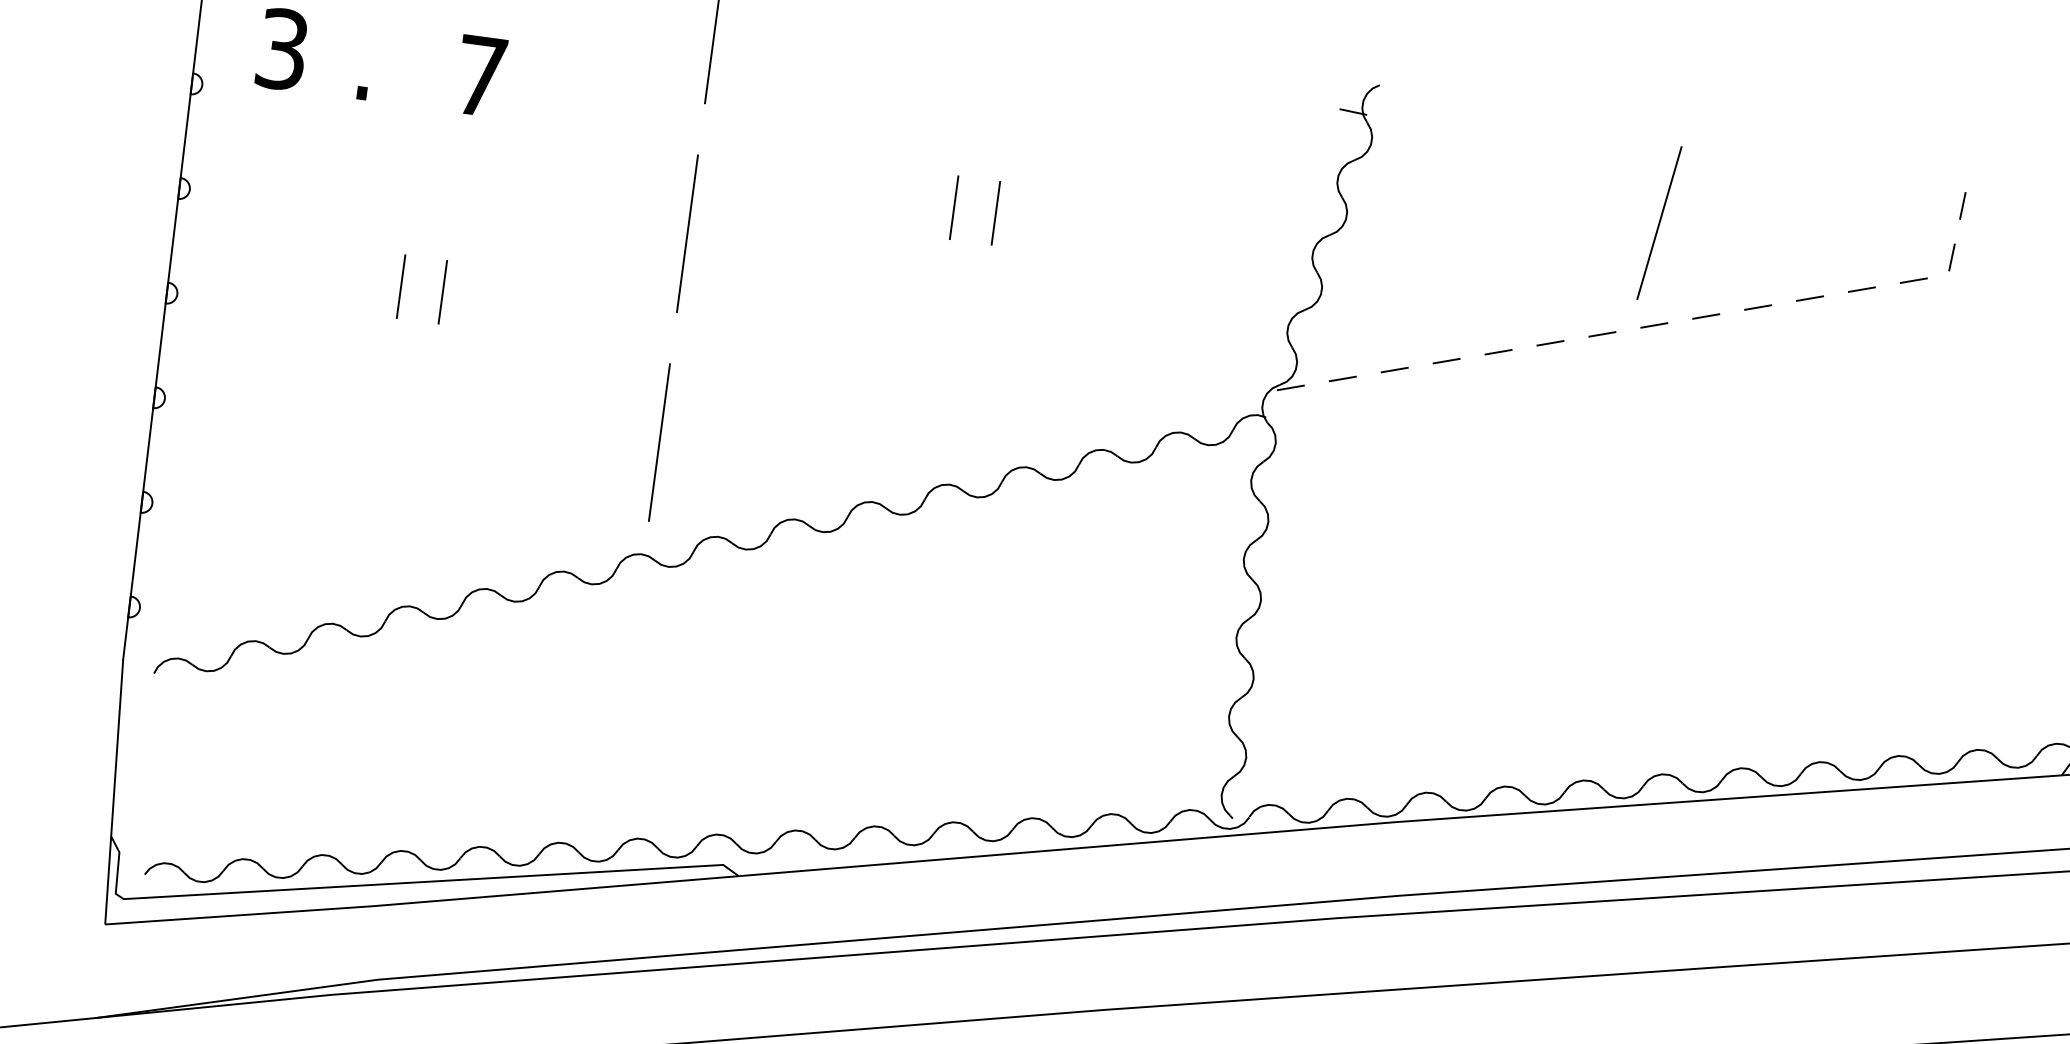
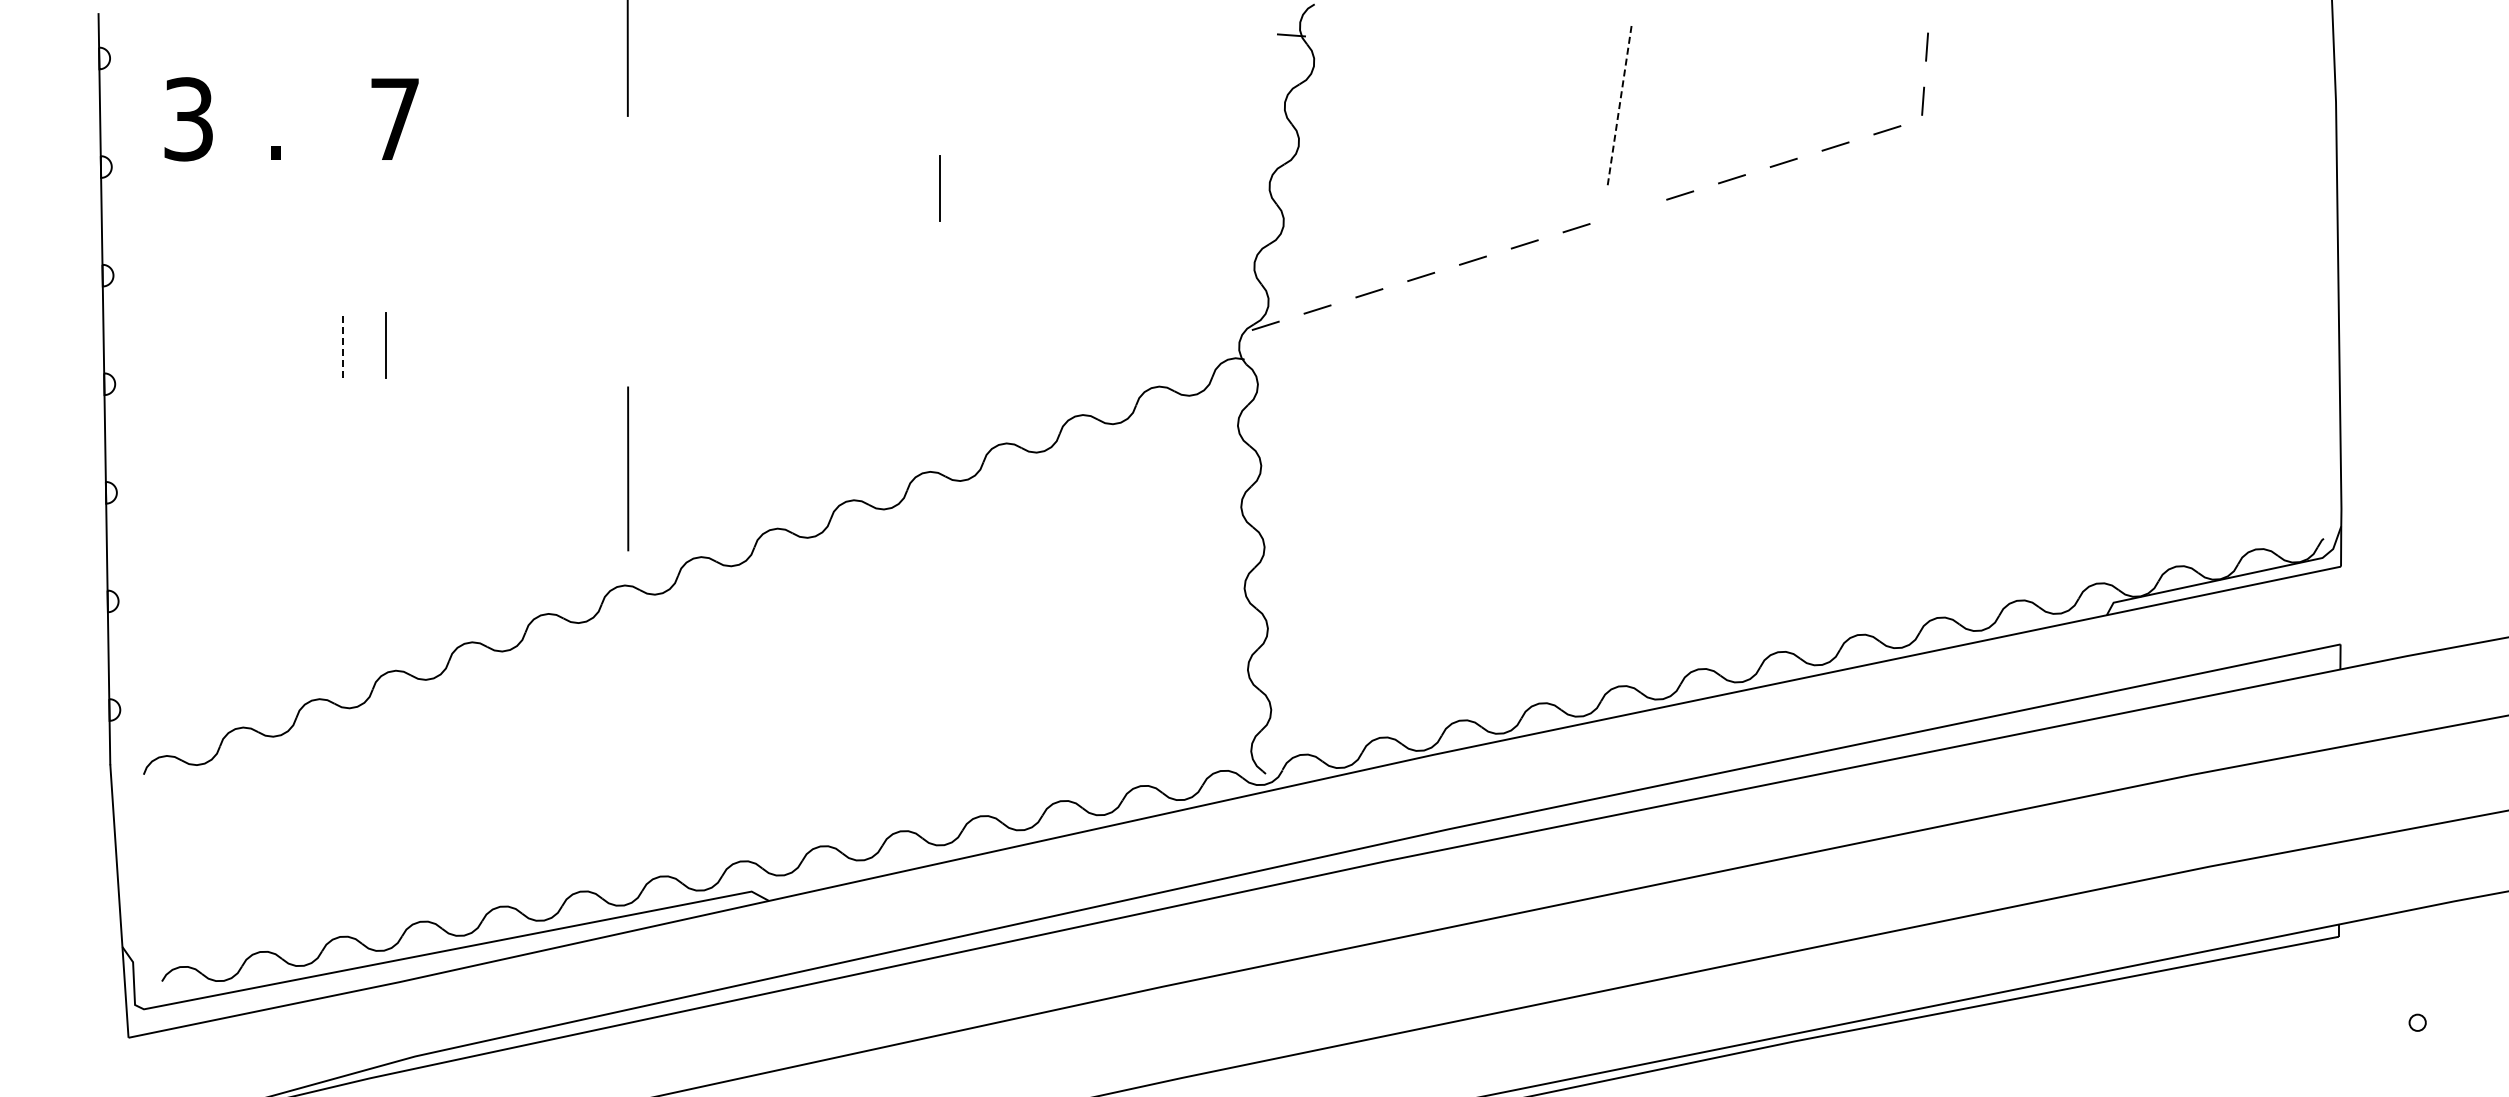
line: (953, 206) -> (896, 187), removed
line: (1659, 223) -> (1619, 107), solid -> dashed
line: (687, 233) -> (627, 251), removed
line: (400, 286) -> (342, 345), solid -> dashed
line: (1654, 325) -> (1628, 211), removed

